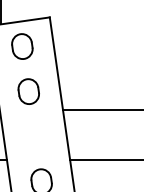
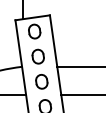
part: (34, 136) -> (41, 81), added

